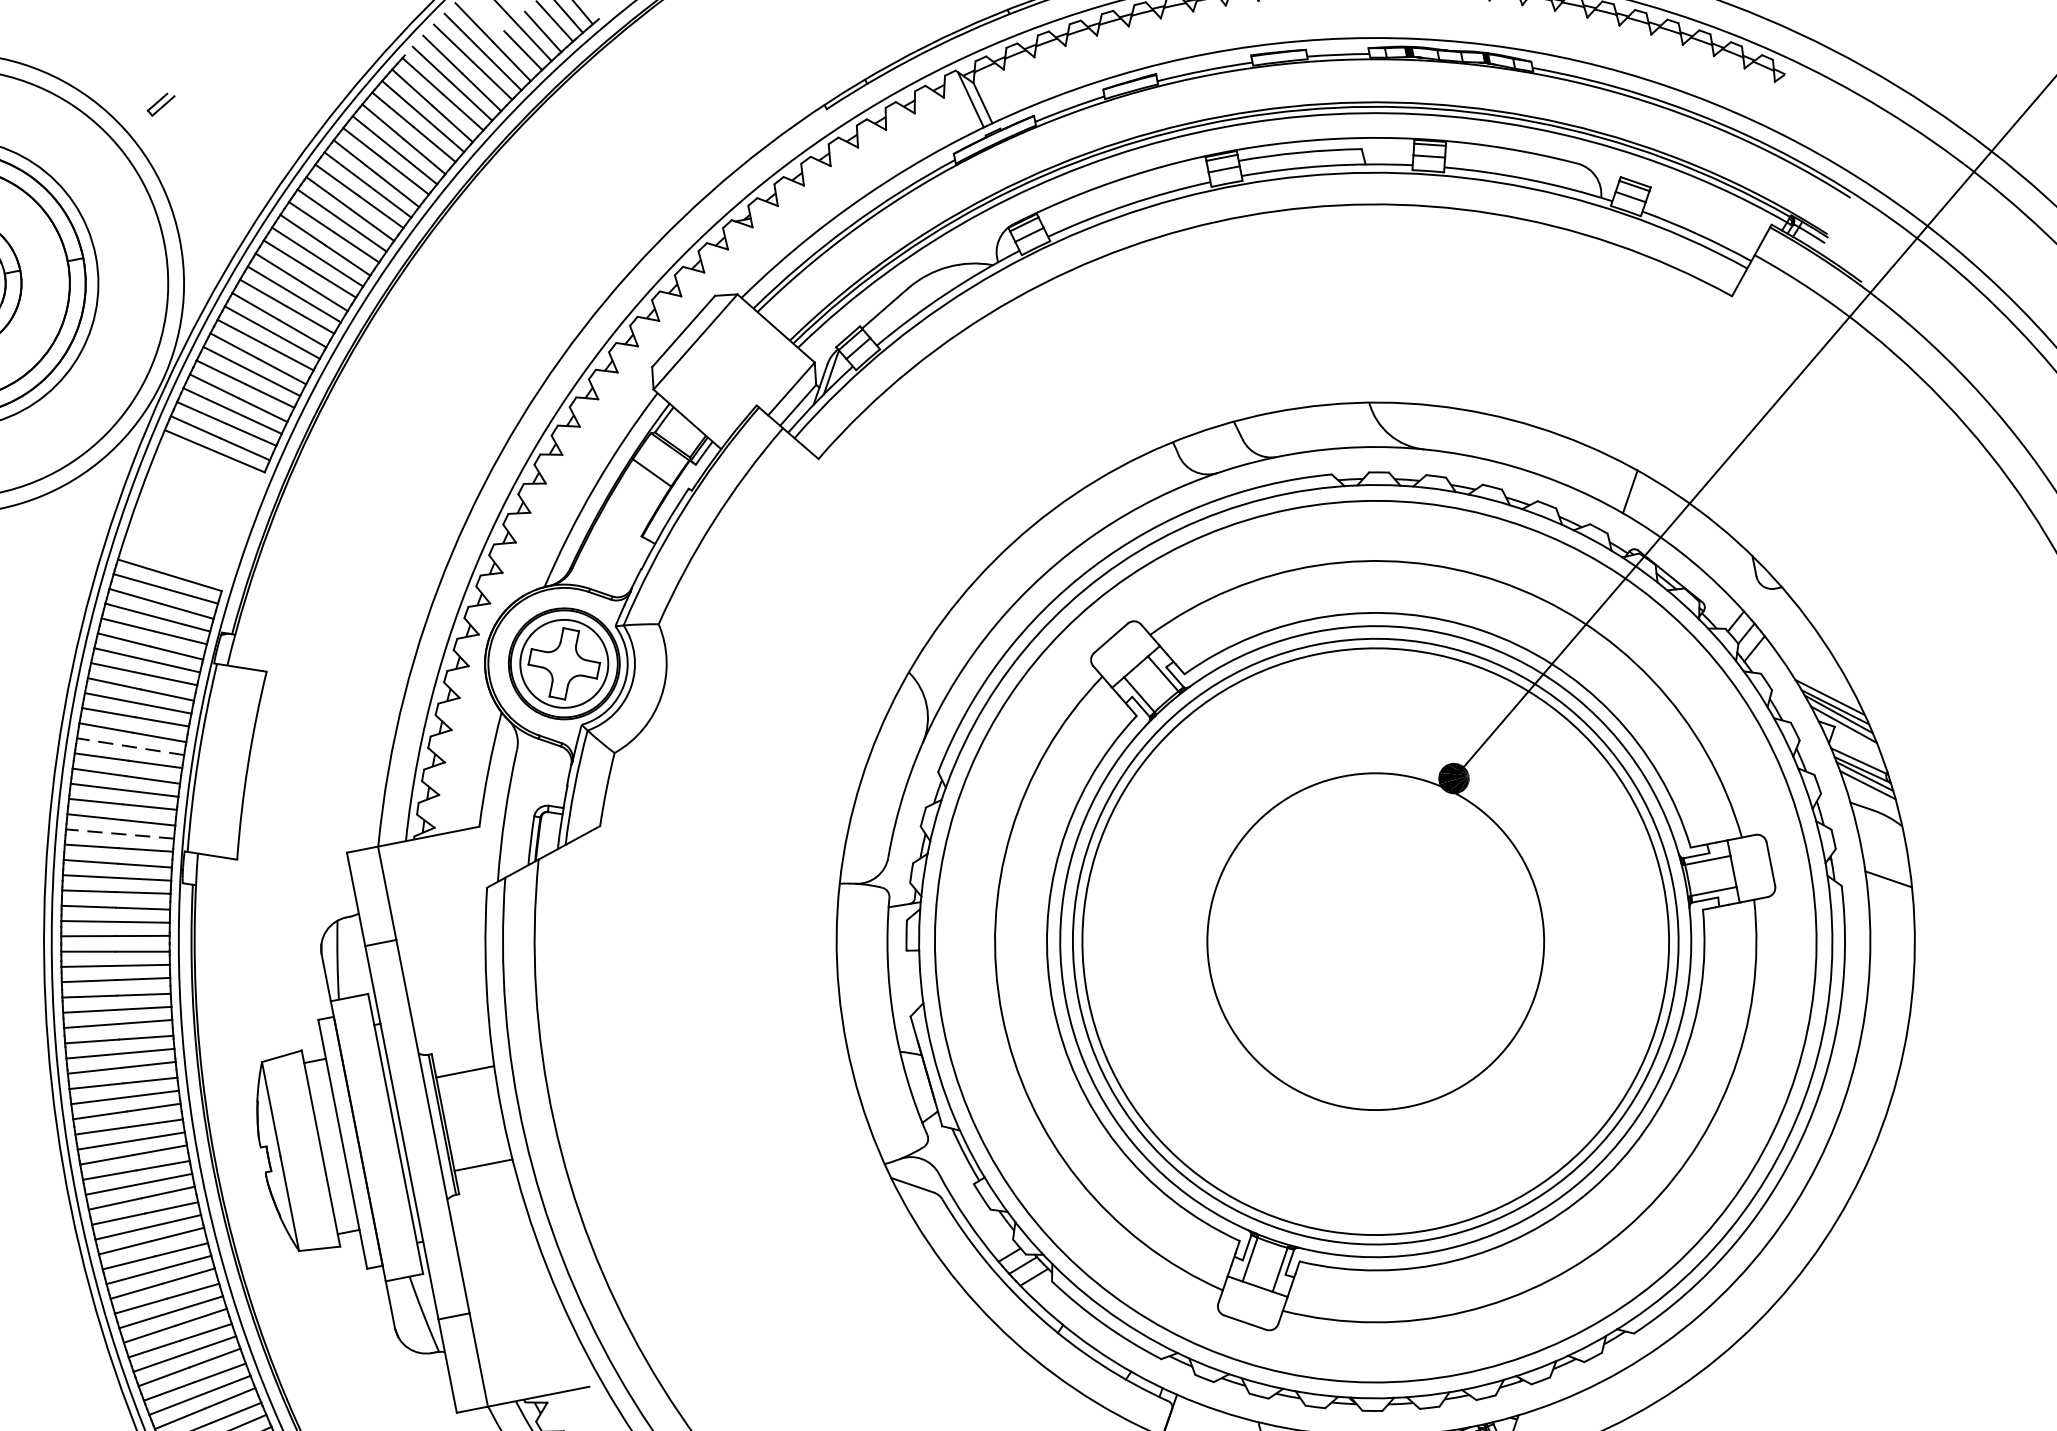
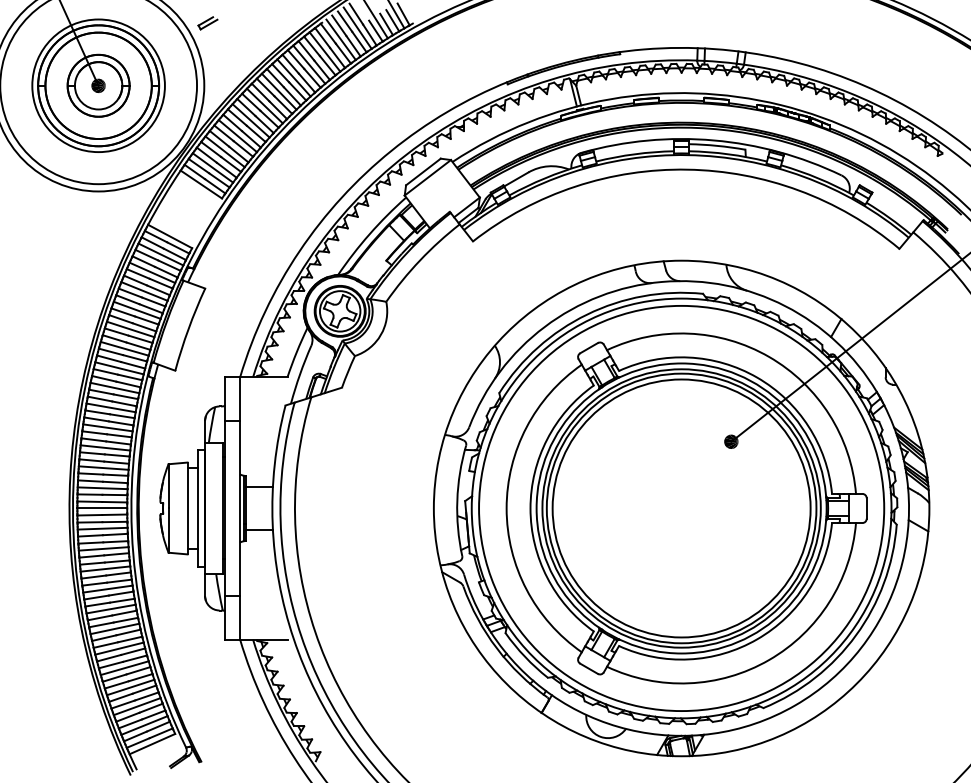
part: (160, 104) -> (207, 23), size x1.43
line: (131, 746) -> (137, 310), dashed -> solid
line: (119, 833) -> (124, 348), dashed -> solid
circle: (1375, 941) -> (681, 508), size x1.67

